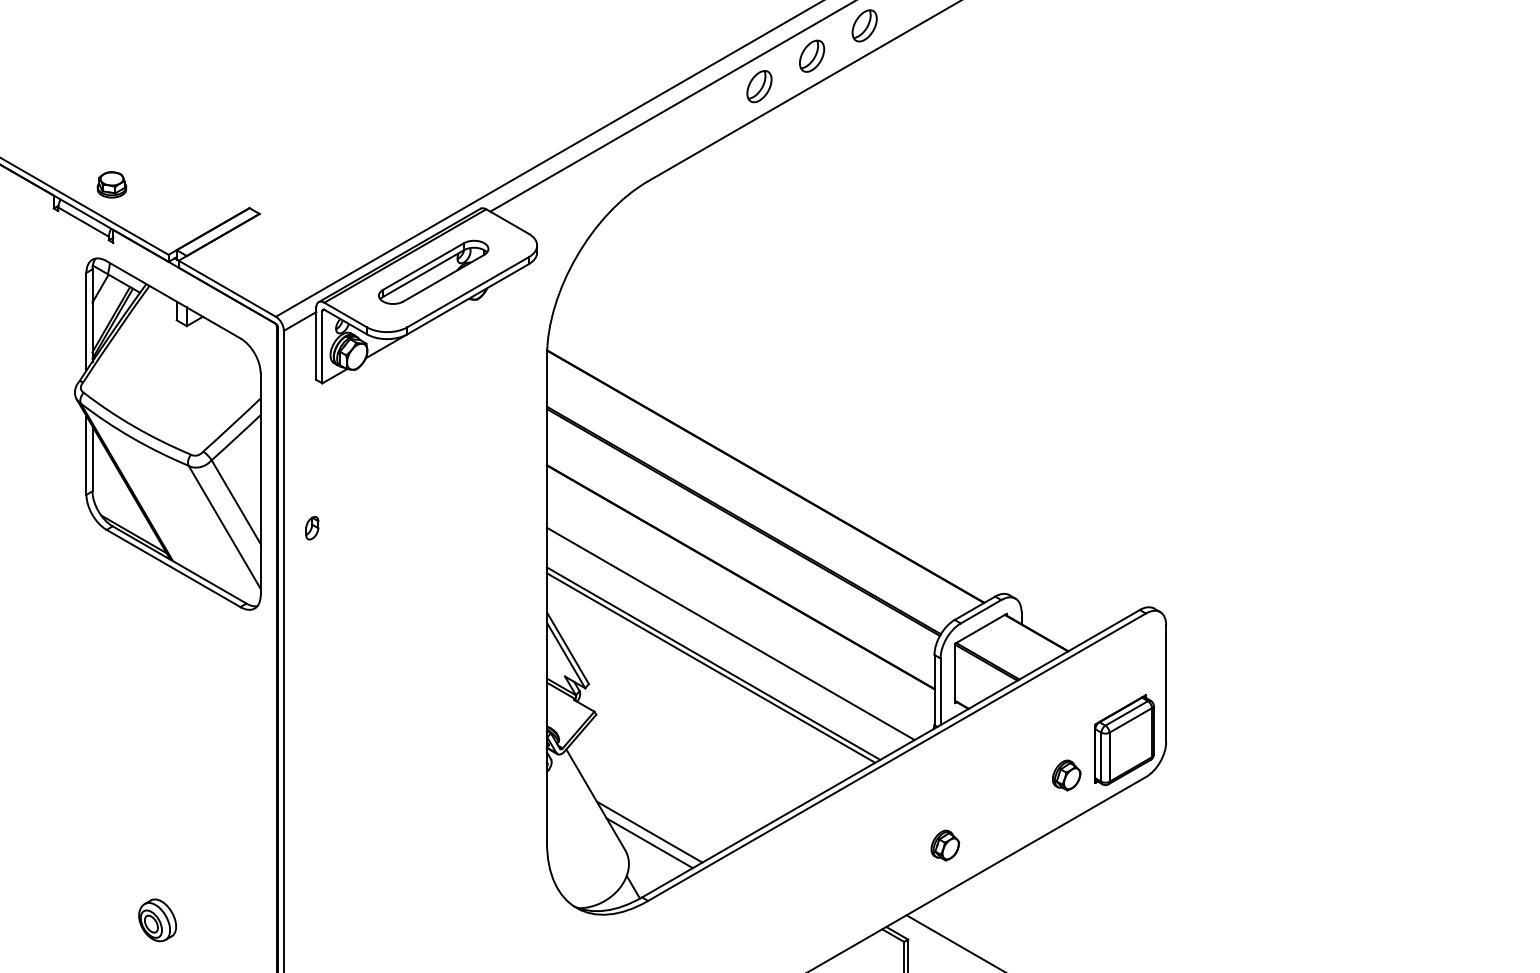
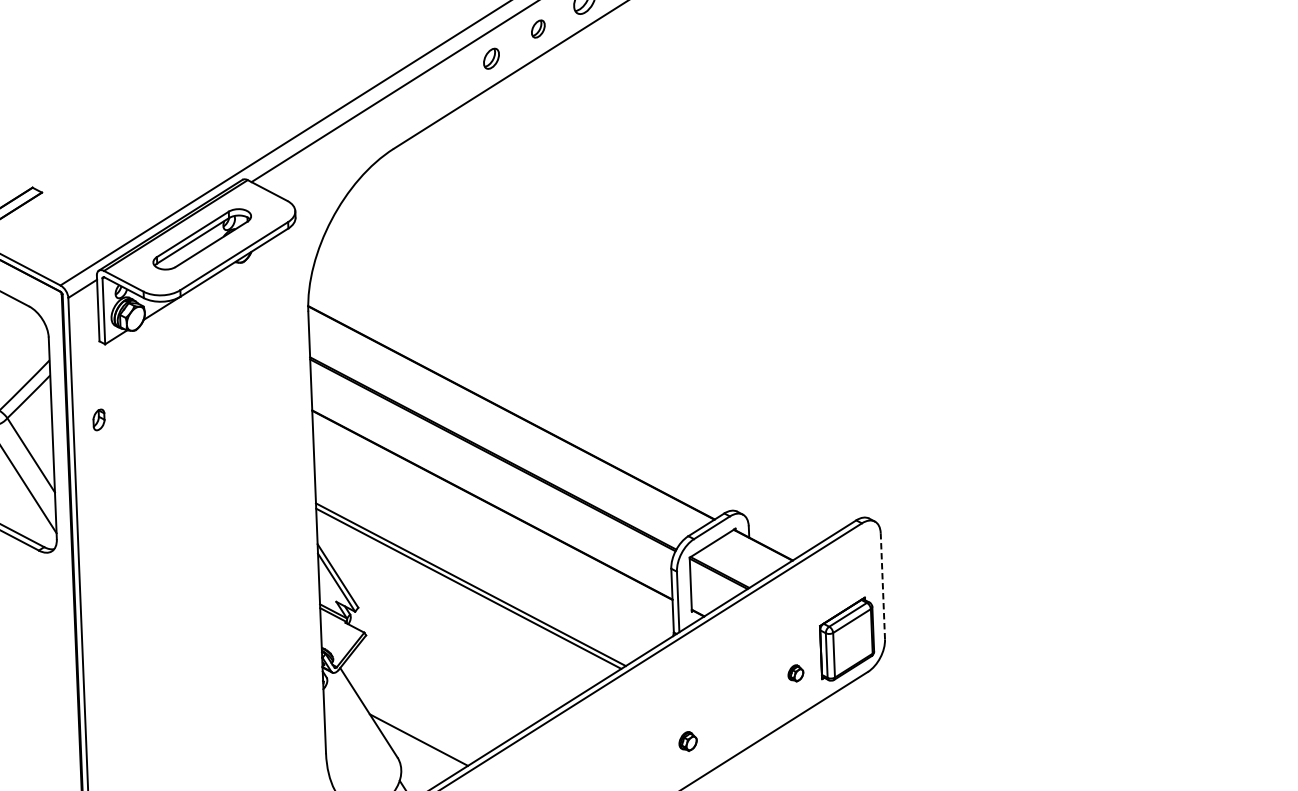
part: (812, 55) -> (538, 28), size x0.6
part: (759, 86) -> (491, 58), size x0.7
part: (312, 528) -> (99, 420), moved
line: (730, 633) -> (485, 556), removed
line: (1166, 683) -> (883, 586), solid -> dashed
part: (1066, 775) -> (795, 673), size x0.6
line: (649, 843) -> (419, 750), removed
part: (945, 845) -> (688, 741), size x0.7

